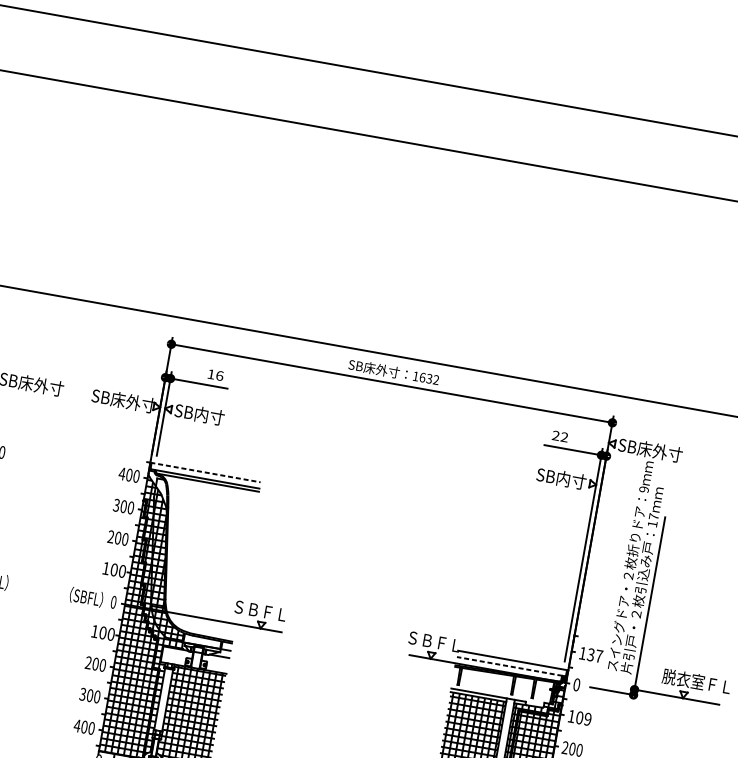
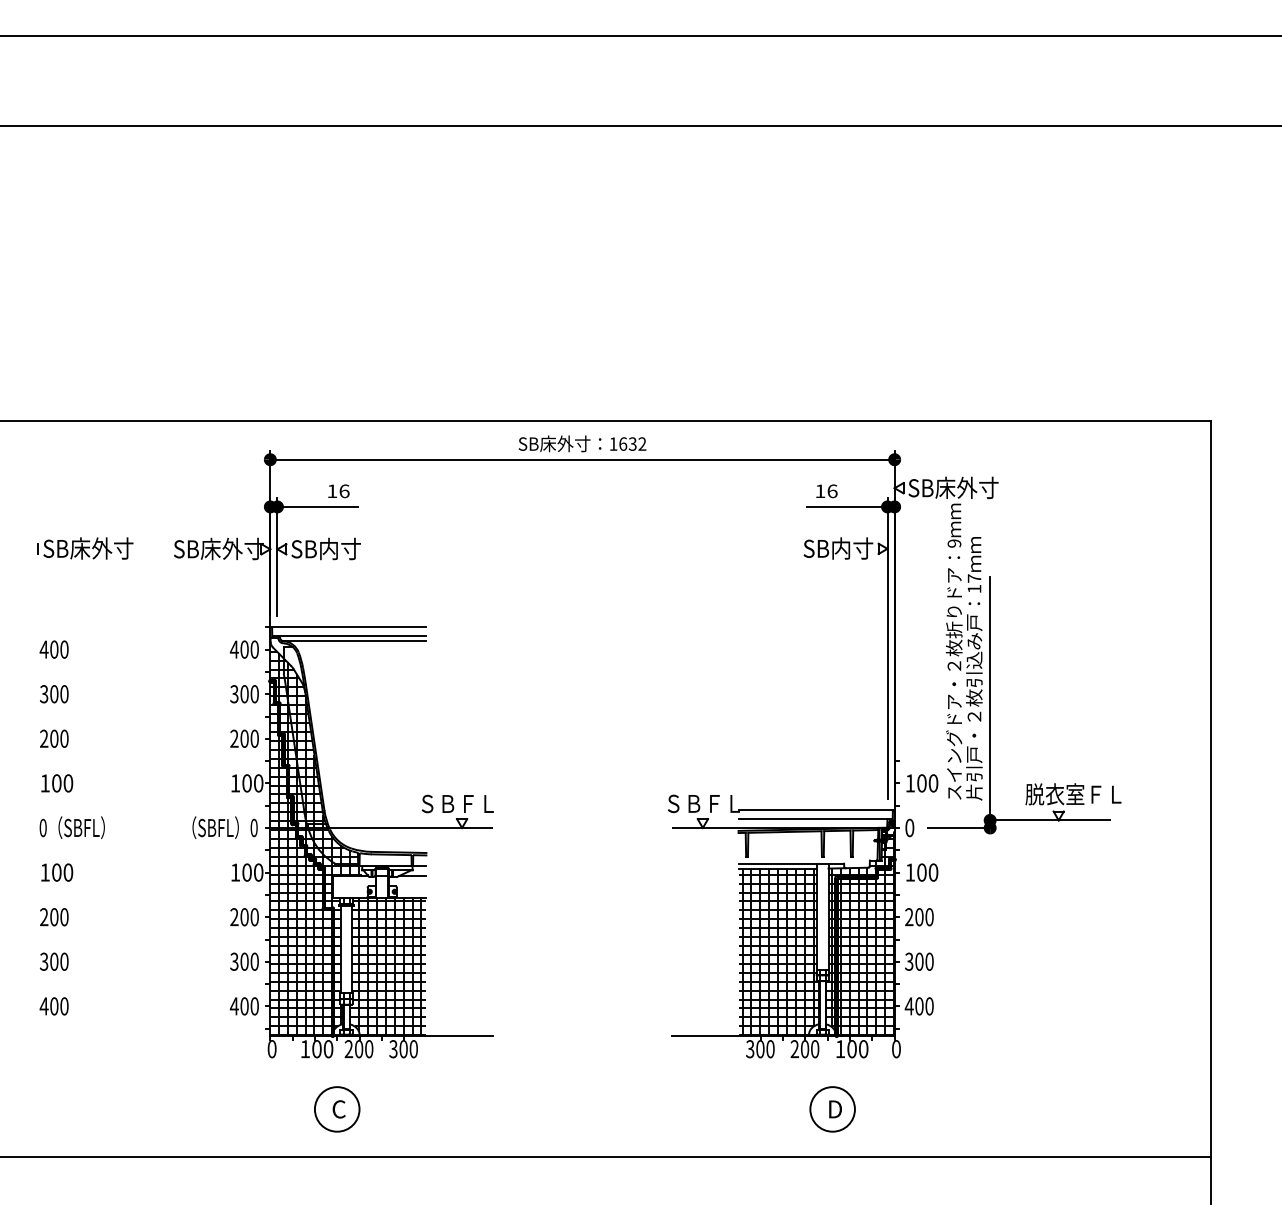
text: (560, 436) -> (826, 491), 22 -> 16
line: (205, 472) -> (348, 627), dashed -> solid
text: (594, 655) -> (927, 783), 137 -> 100
line: (509, 666) -> (813, 819), dashed -> solid
text: (587, 719) -> (933, 872), 109 -> 100

